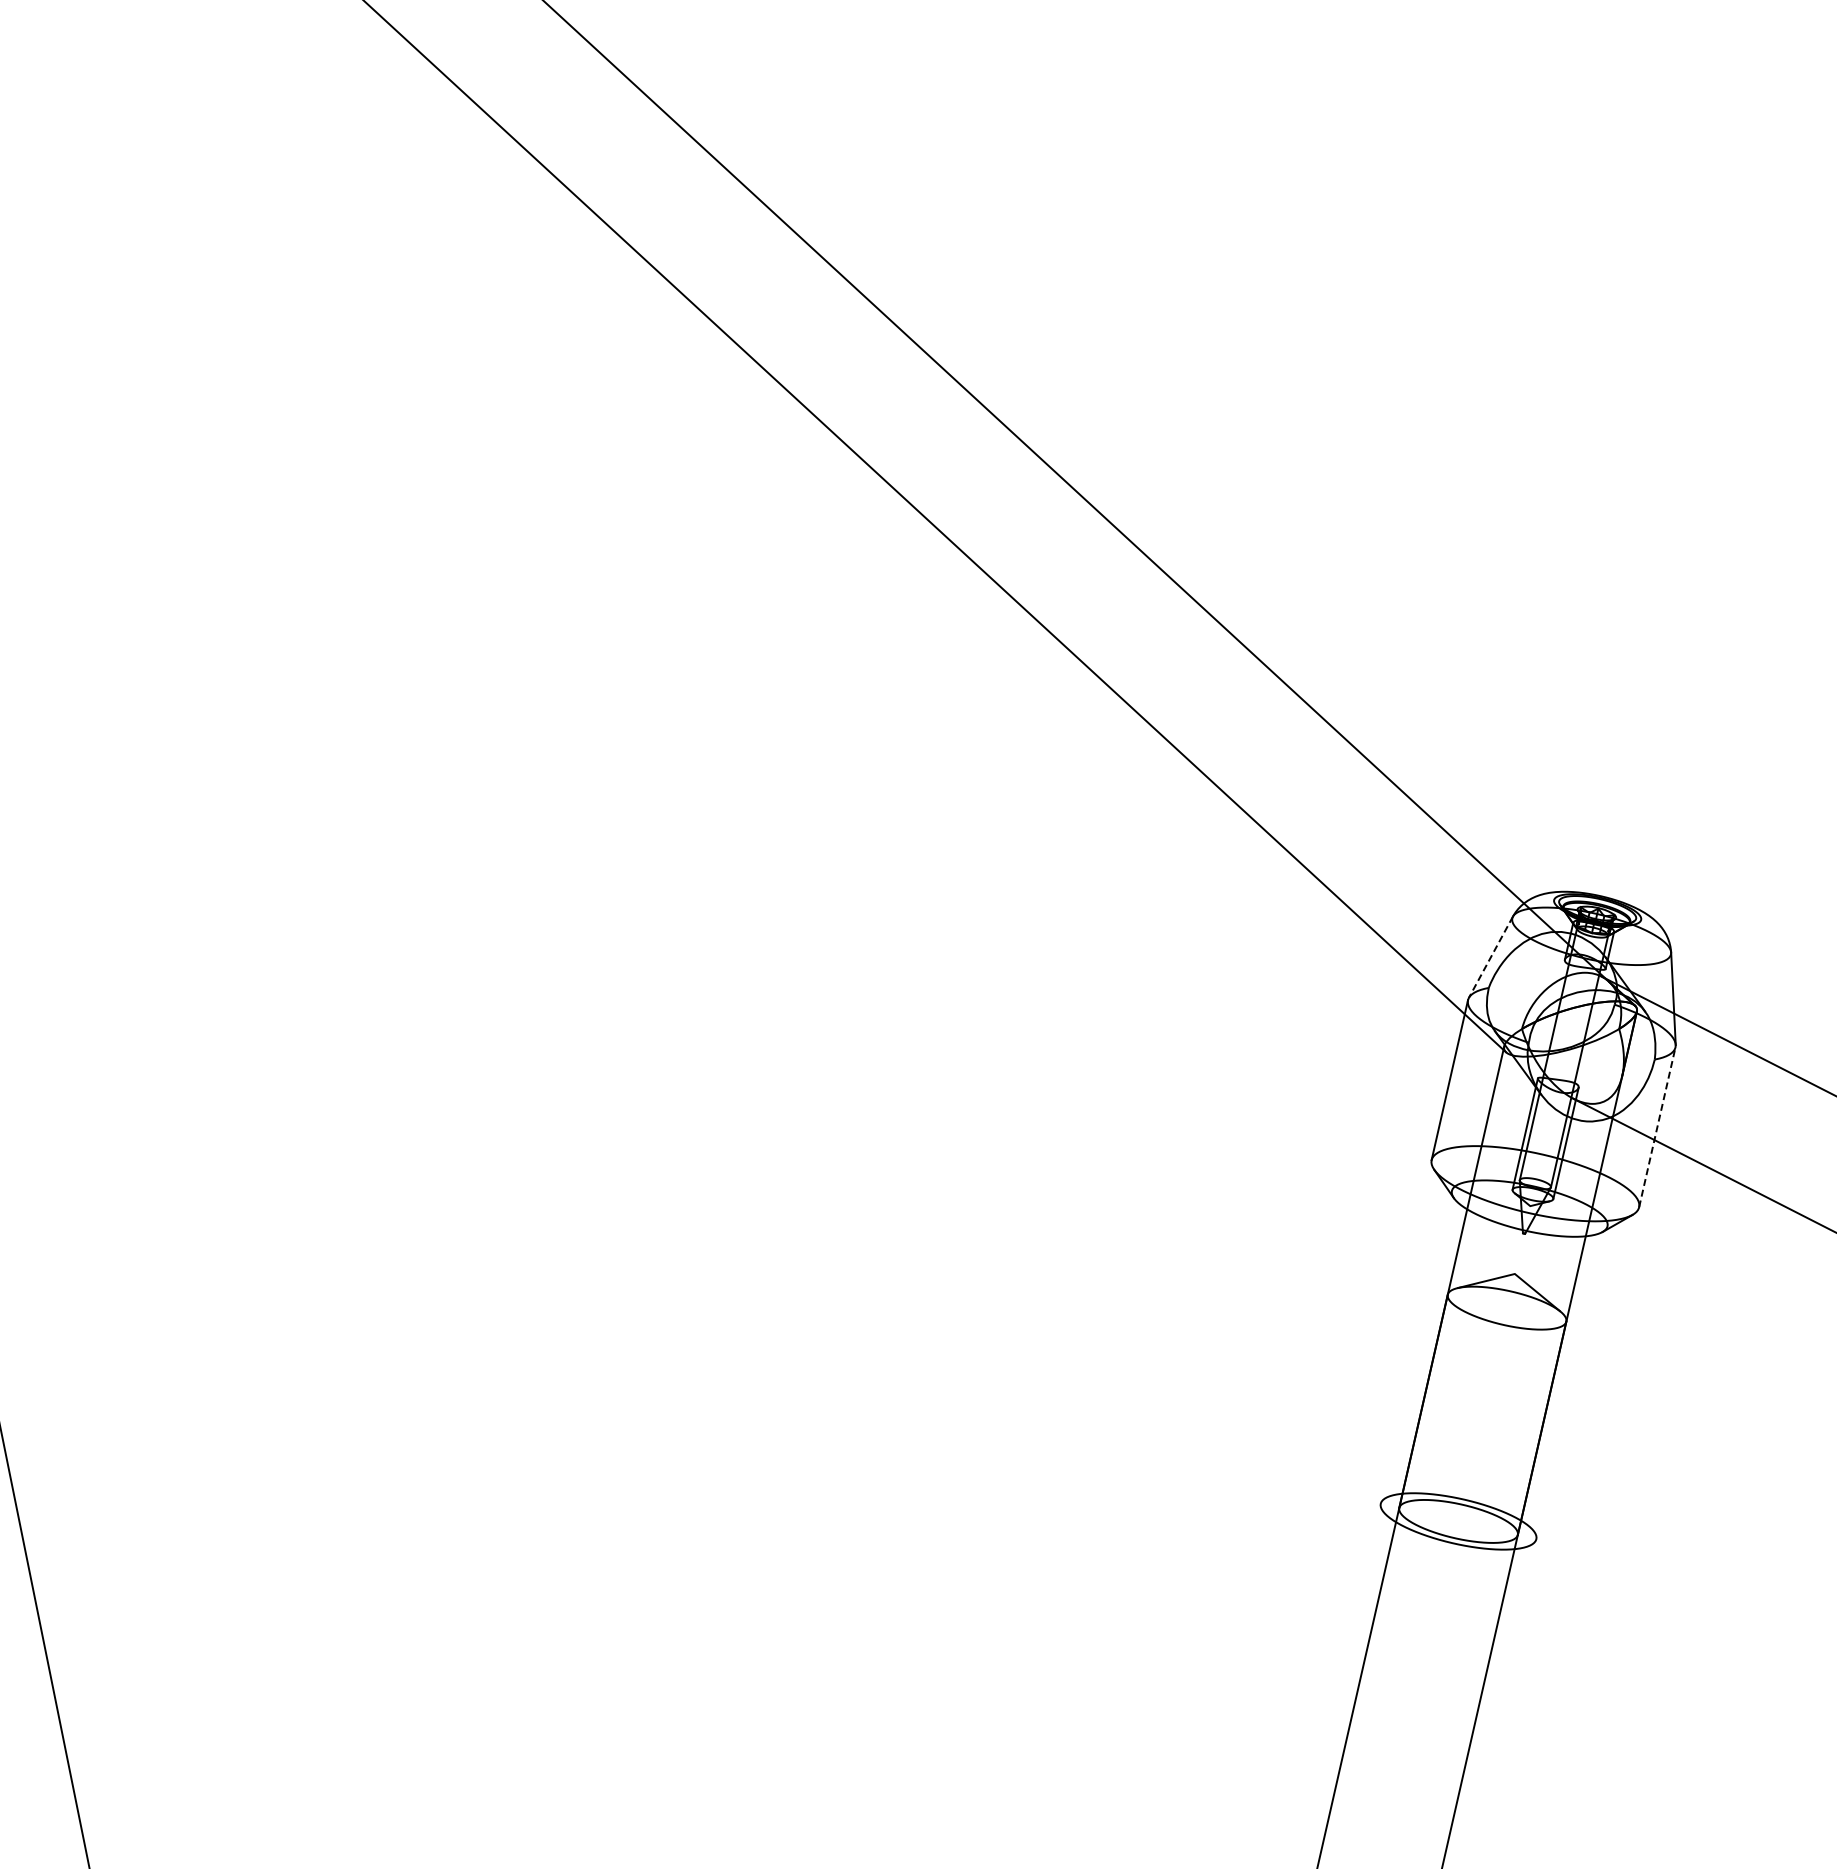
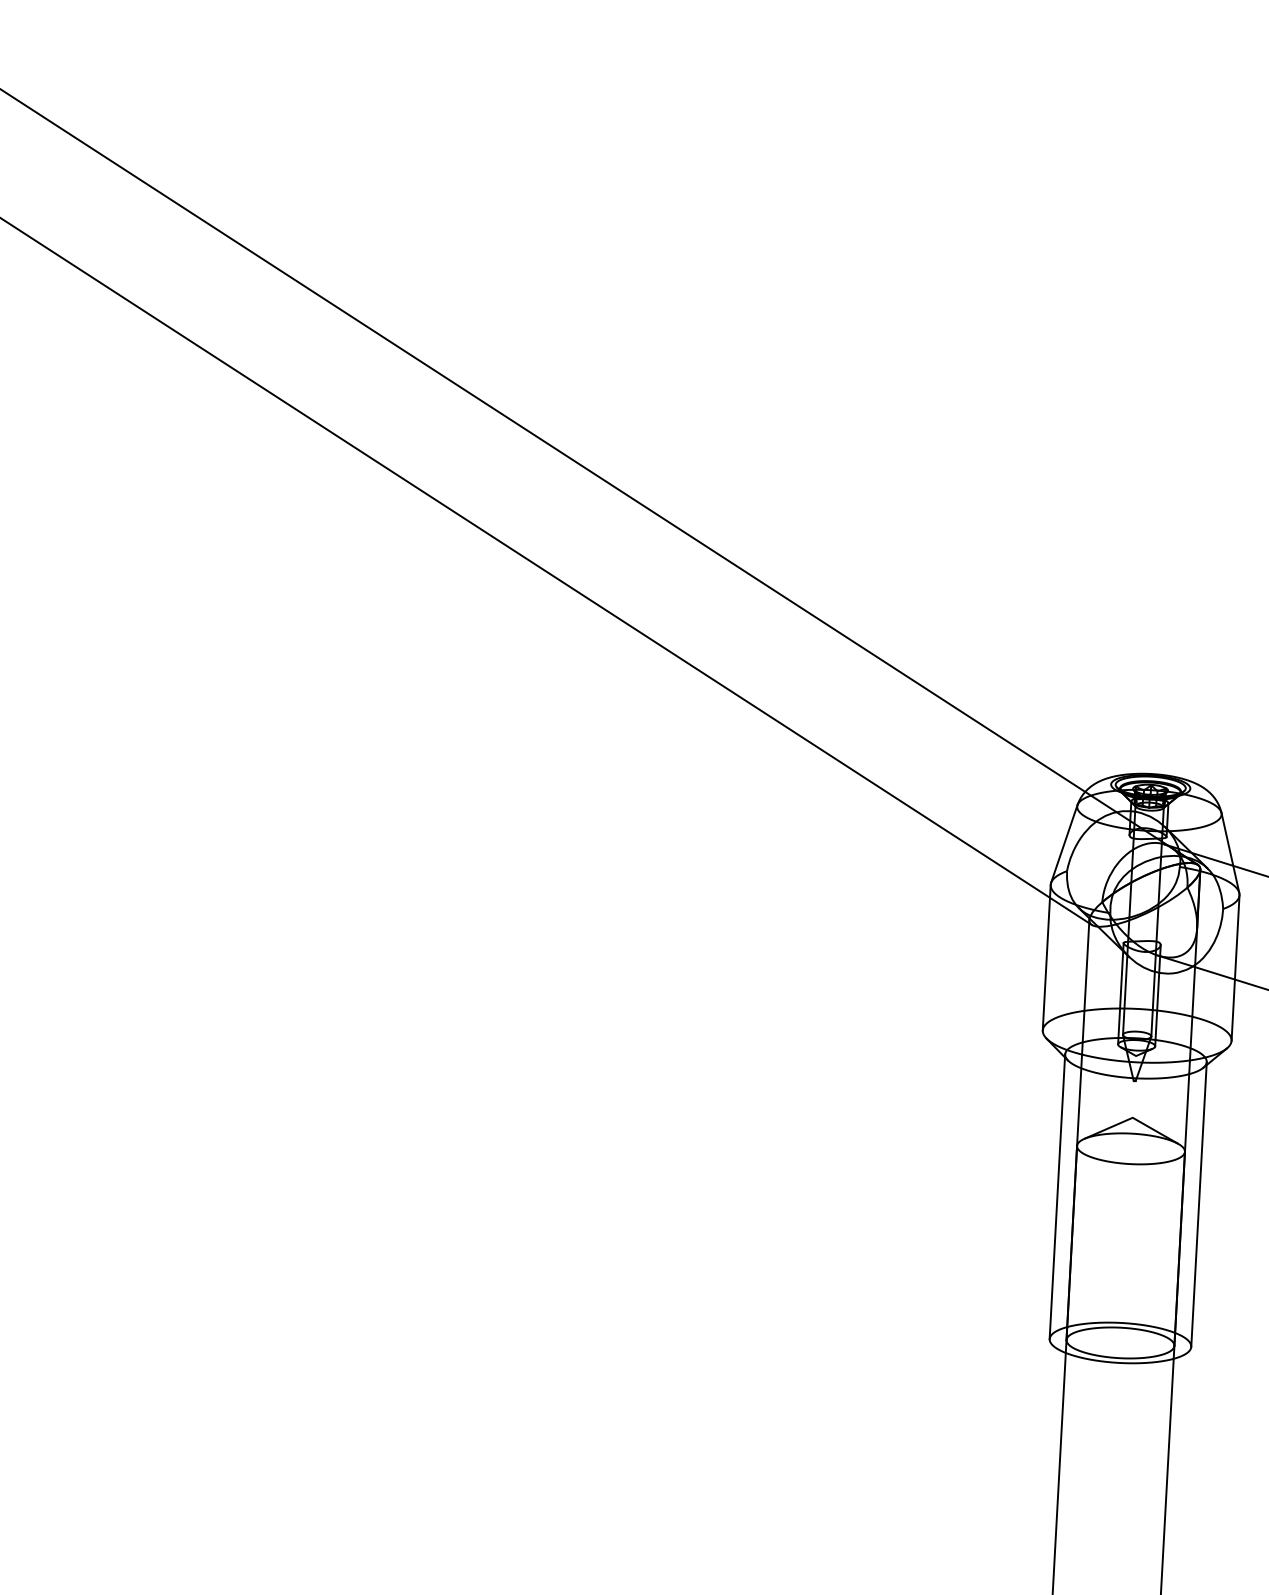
line: (1490, 957) -> (1063, 844), dashed -> solid
line: (1657, 1126) -> (1235, 967), dashed -> solid
line: (1415, 1346) -> (1056, 1196), added
line: (1571, 1382) -> (1198, 1204), added

